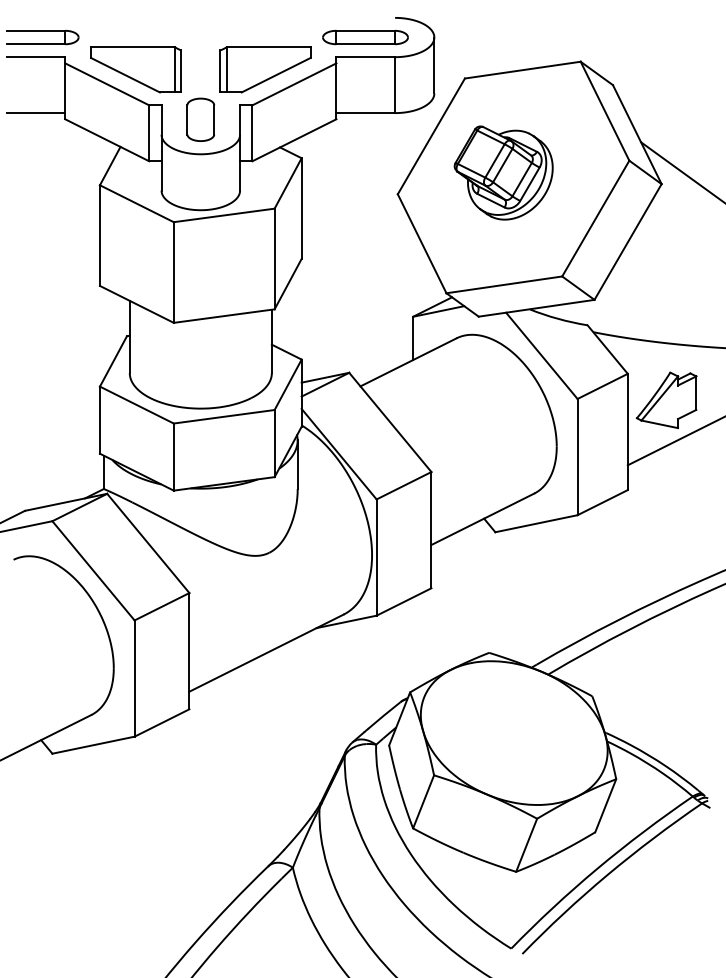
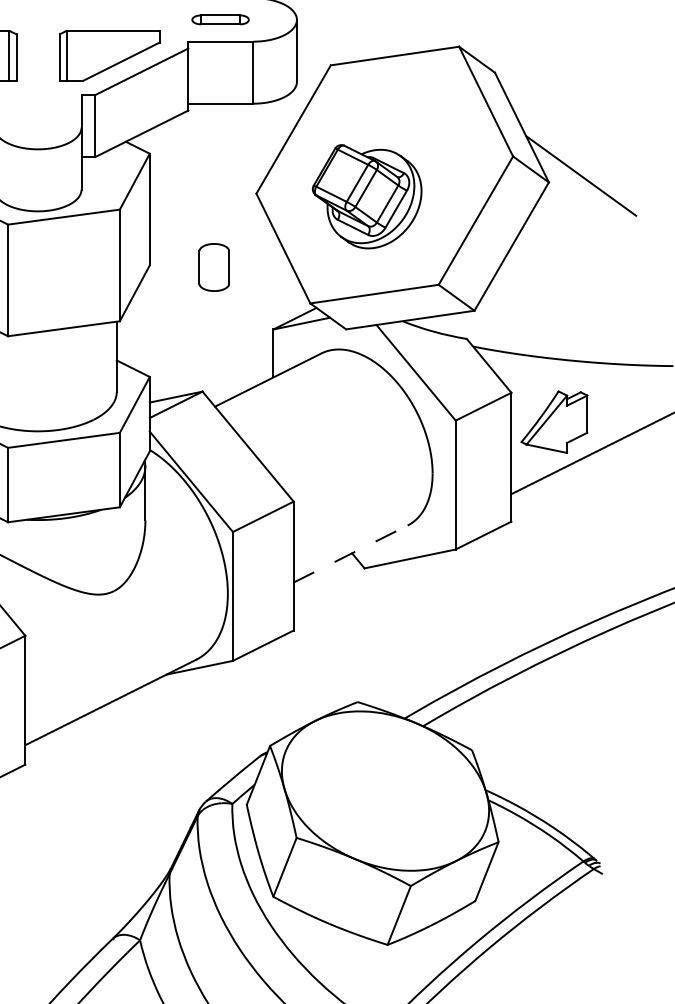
part: (365, 37) -> (220, 19), size x0.6
part: (200, 119) -> (213, 267), moved
part: (503, 172) -> (366, 196), moved
line: (483, 519) -> (351, 554), solid -> dashed

